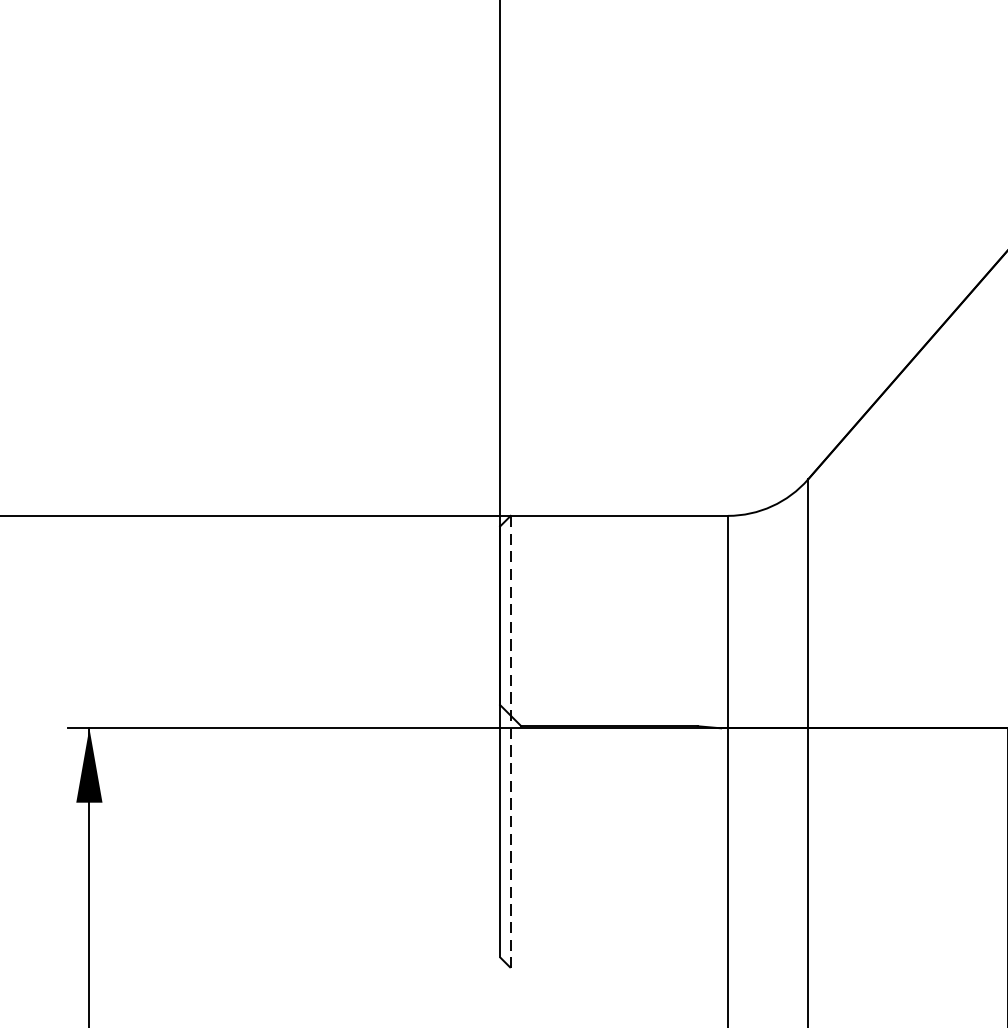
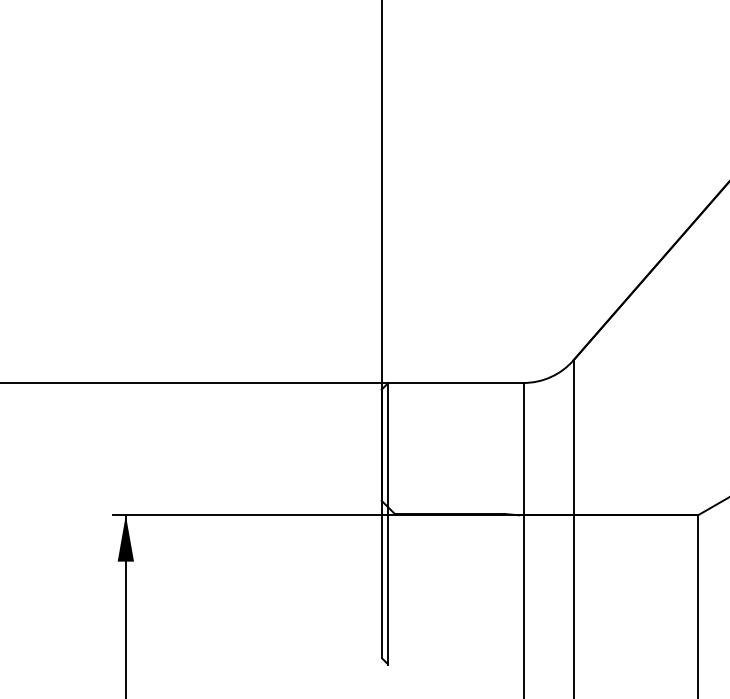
line: (511, 741) -> (388, 523), dashed -> solid

